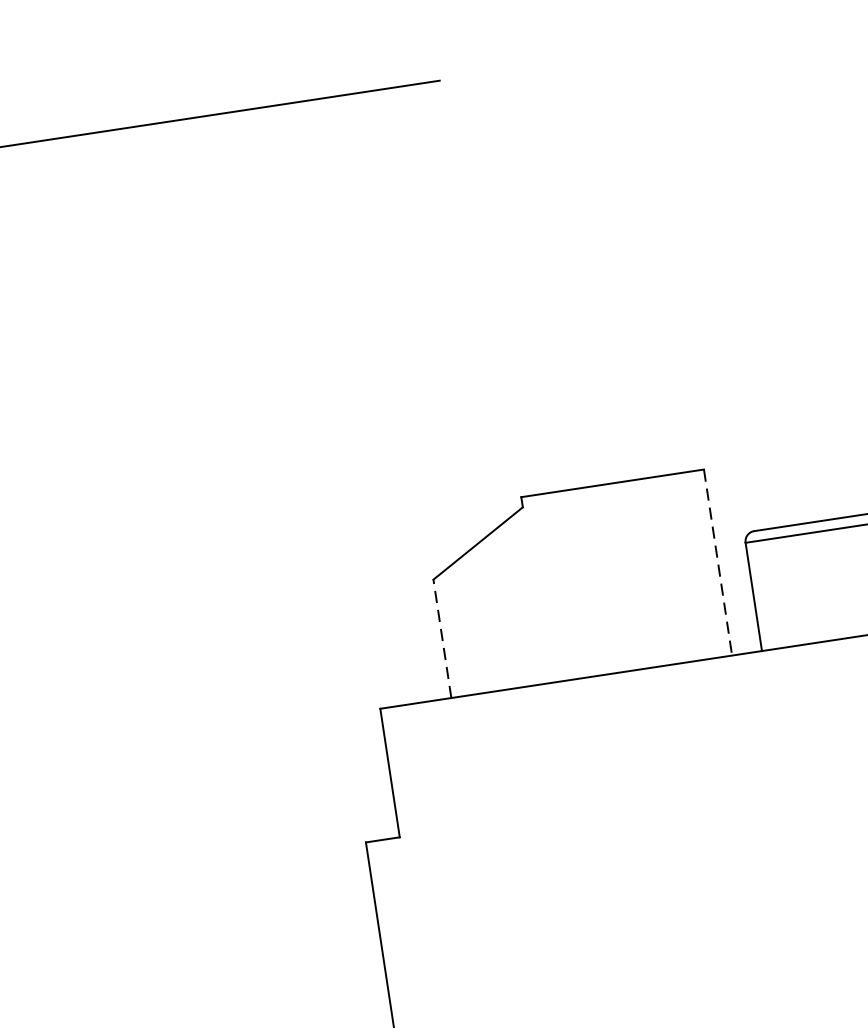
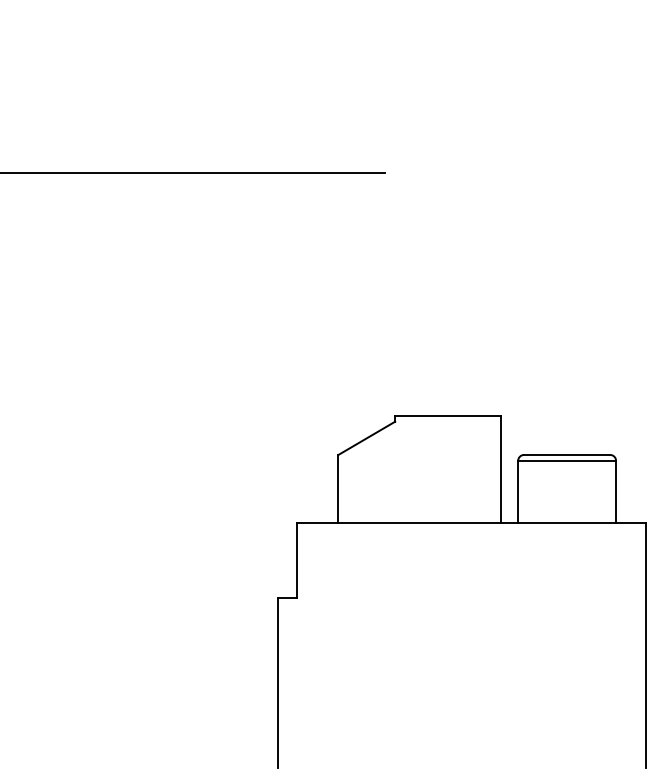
line: (717, 562) -> (500, 469), dashed -> solid
line: (442, 637) -> (338, 488), dashed -> solid

